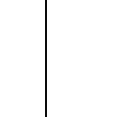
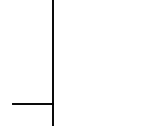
line: (27, 102) -> (32, 103), added

